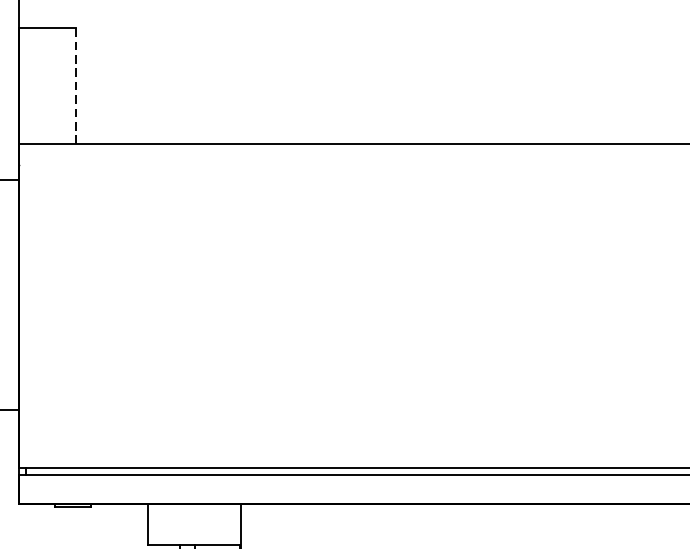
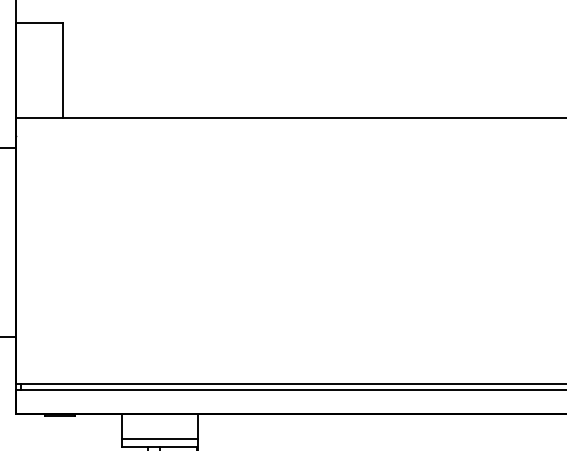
line: (75, 86) -> (62, 71), dashed -> solid
line: (194, 533) -> (159, 438), added

